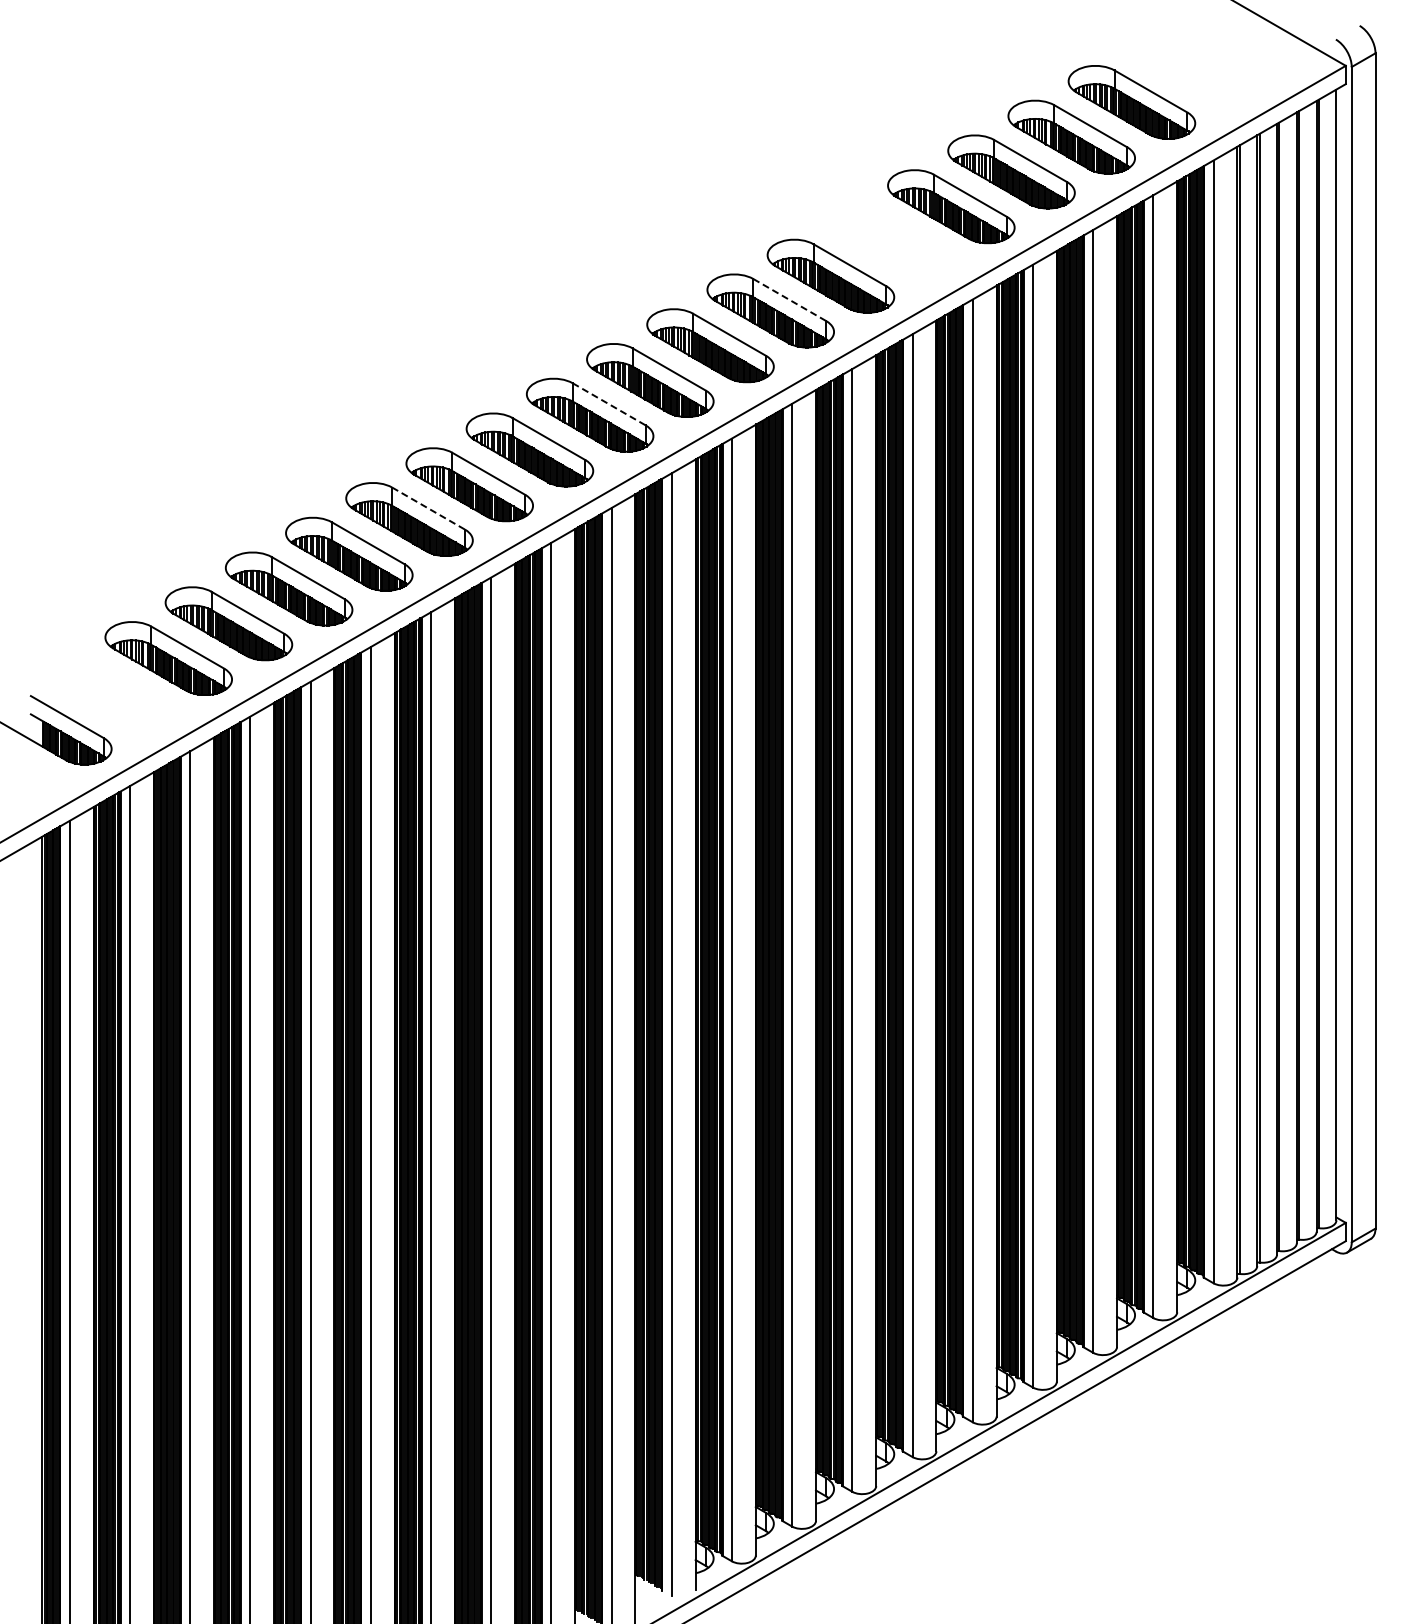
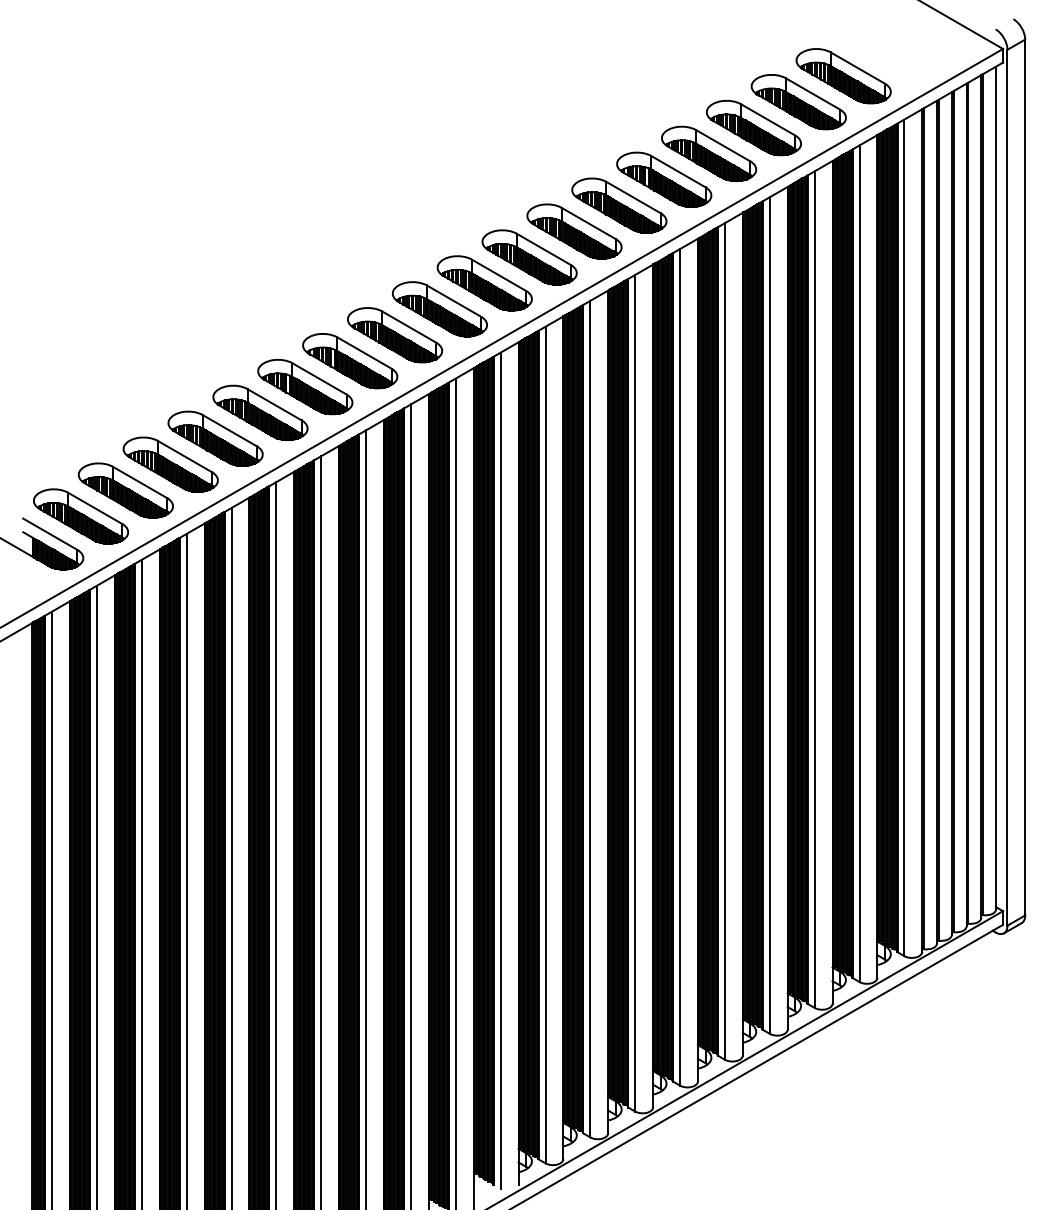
part: (891, 241) -> (664, 179), added
line: (790, 300) -> (589, 223), dashed -> solid
line: (609, 404) -> (454, 301), dashed -> solid
line: (428, 508) -> (319, 378), dashed -> solid
part: (108, 692) -> (81, 515), added

